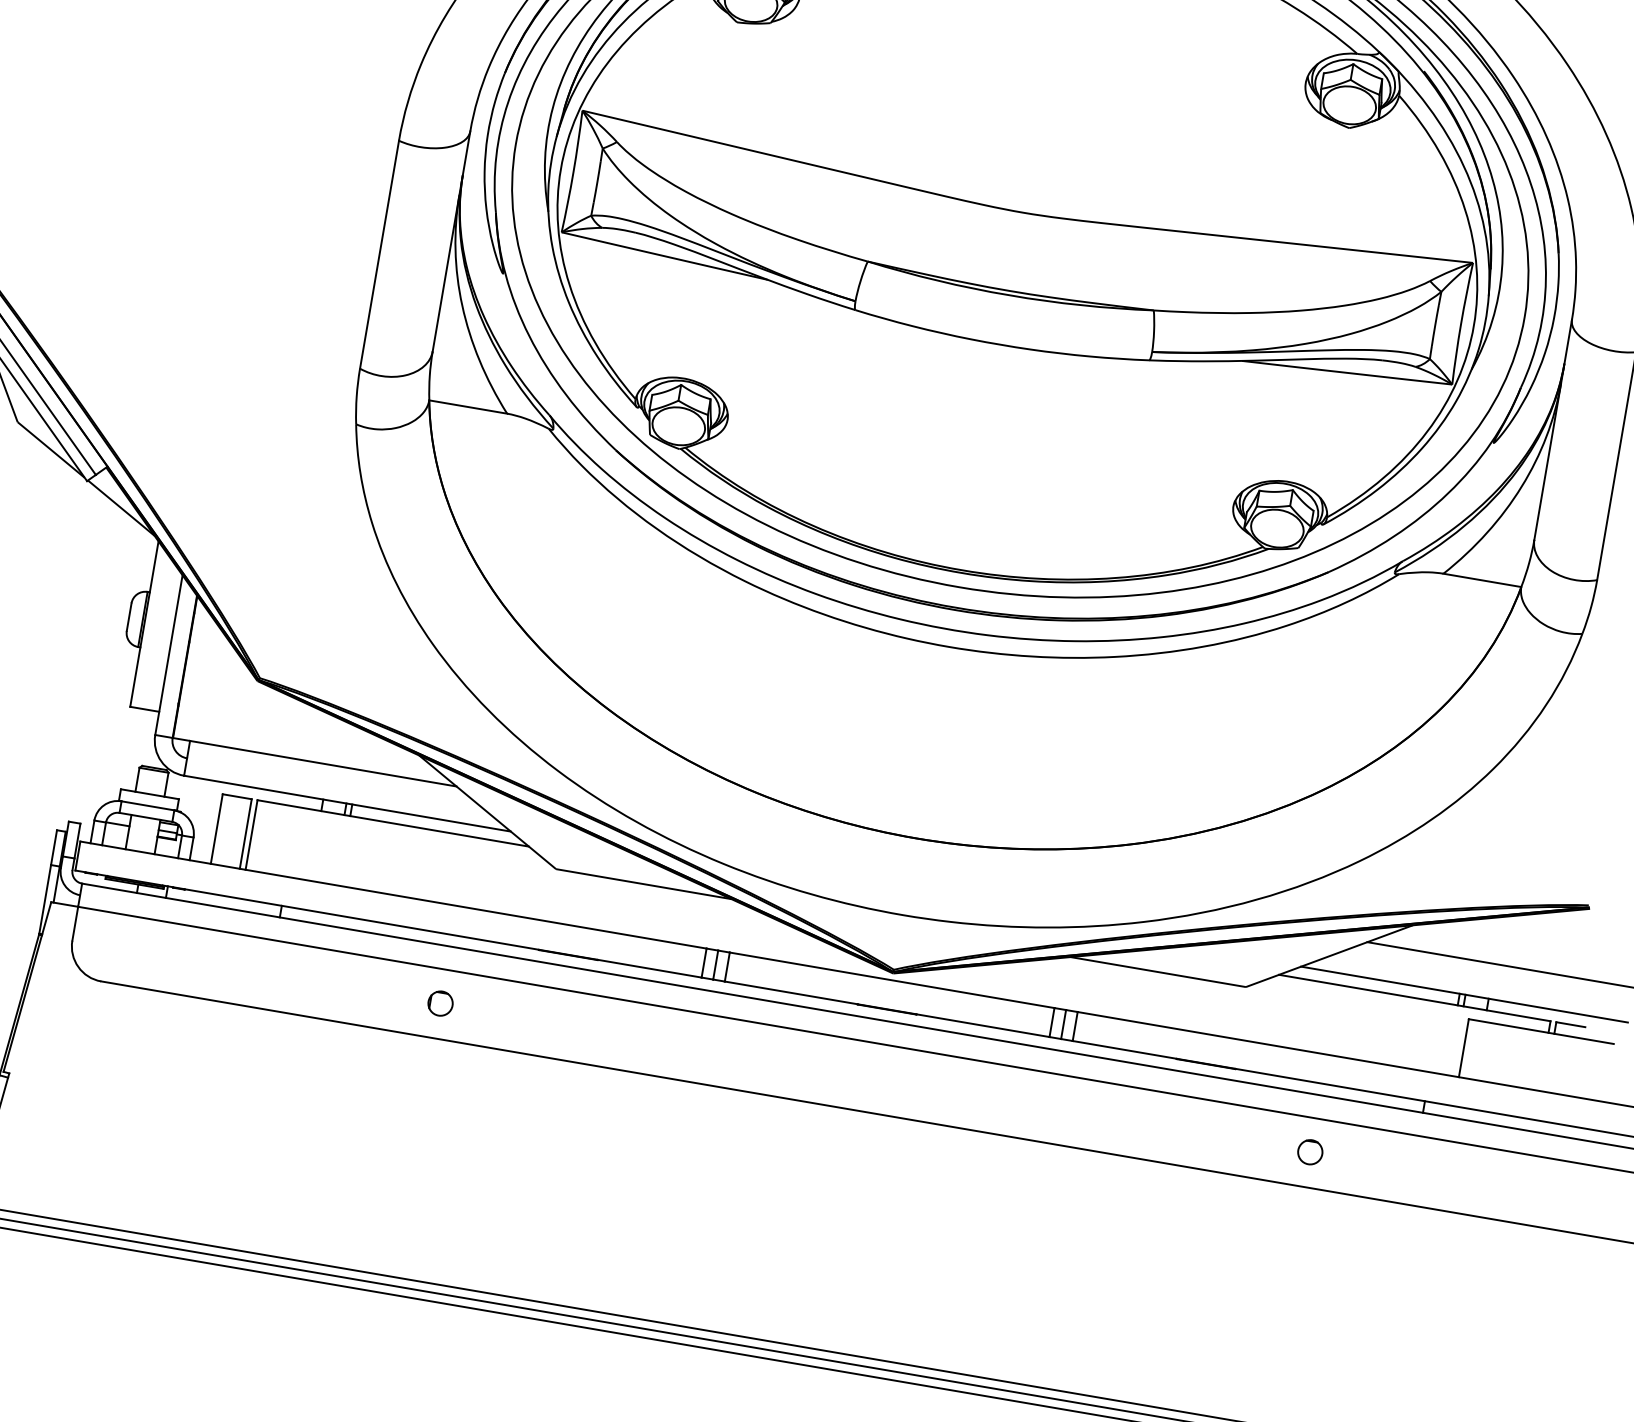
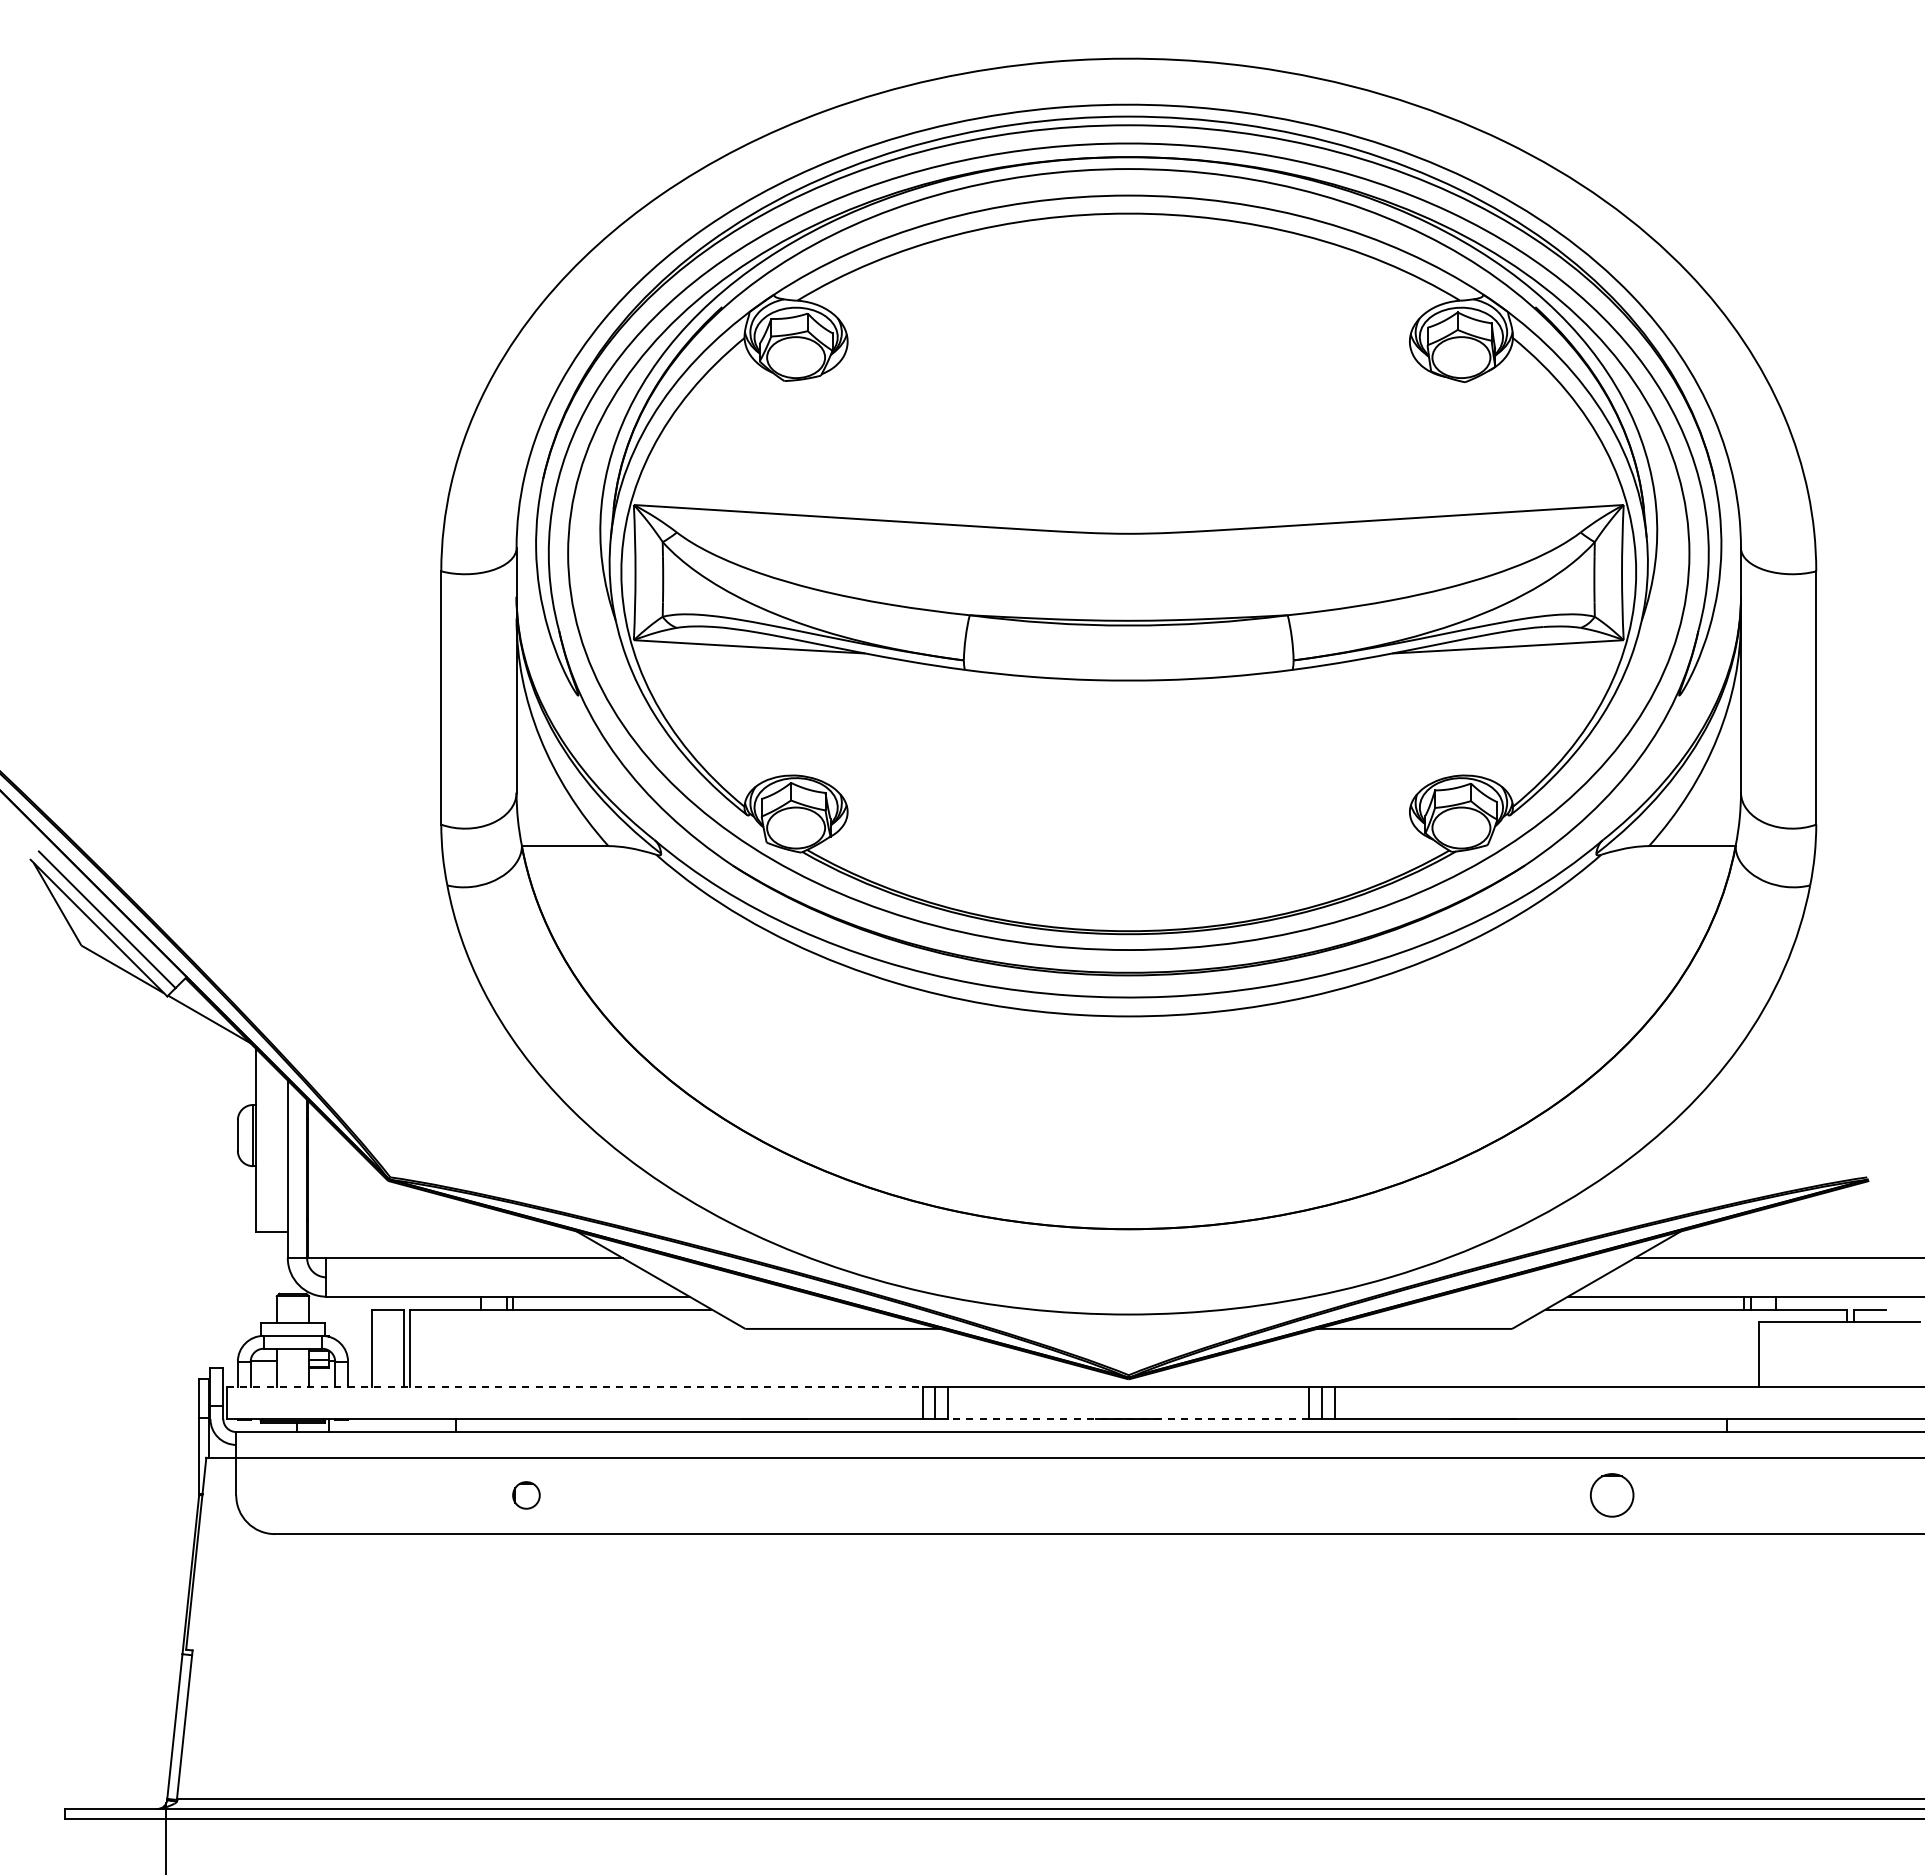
line: (393, 894) -> (574, 1386), solid -> dashed
circle: (440, 1003) -> (526, 1495), moved
line: (886, 1009) -> (1128, 1419), solid -> dashed
part: (1309, 1152) -> (1611, 1495), size x1.6

